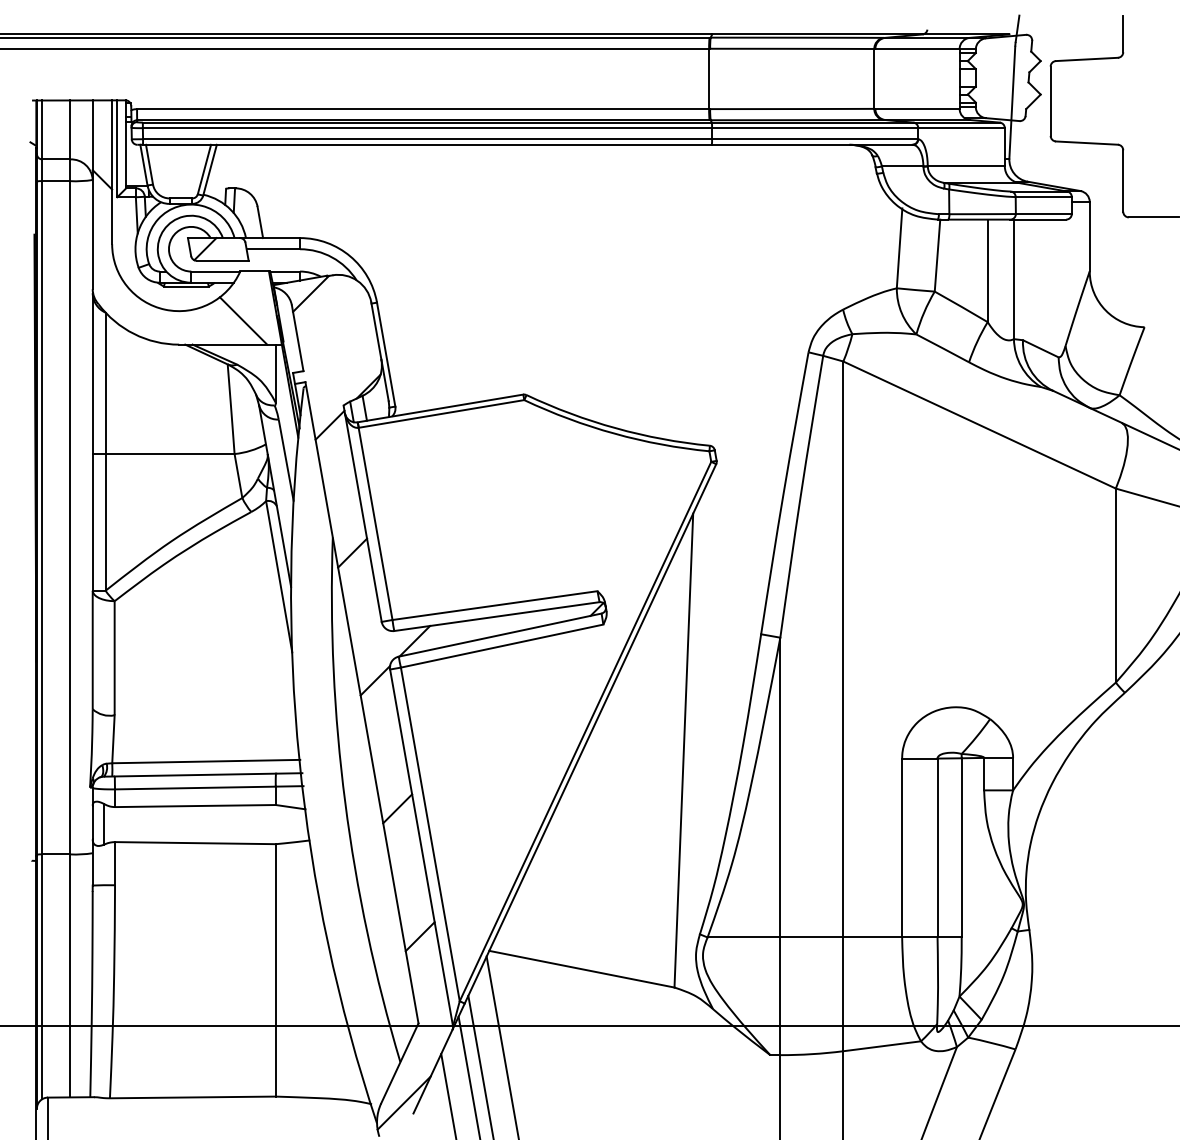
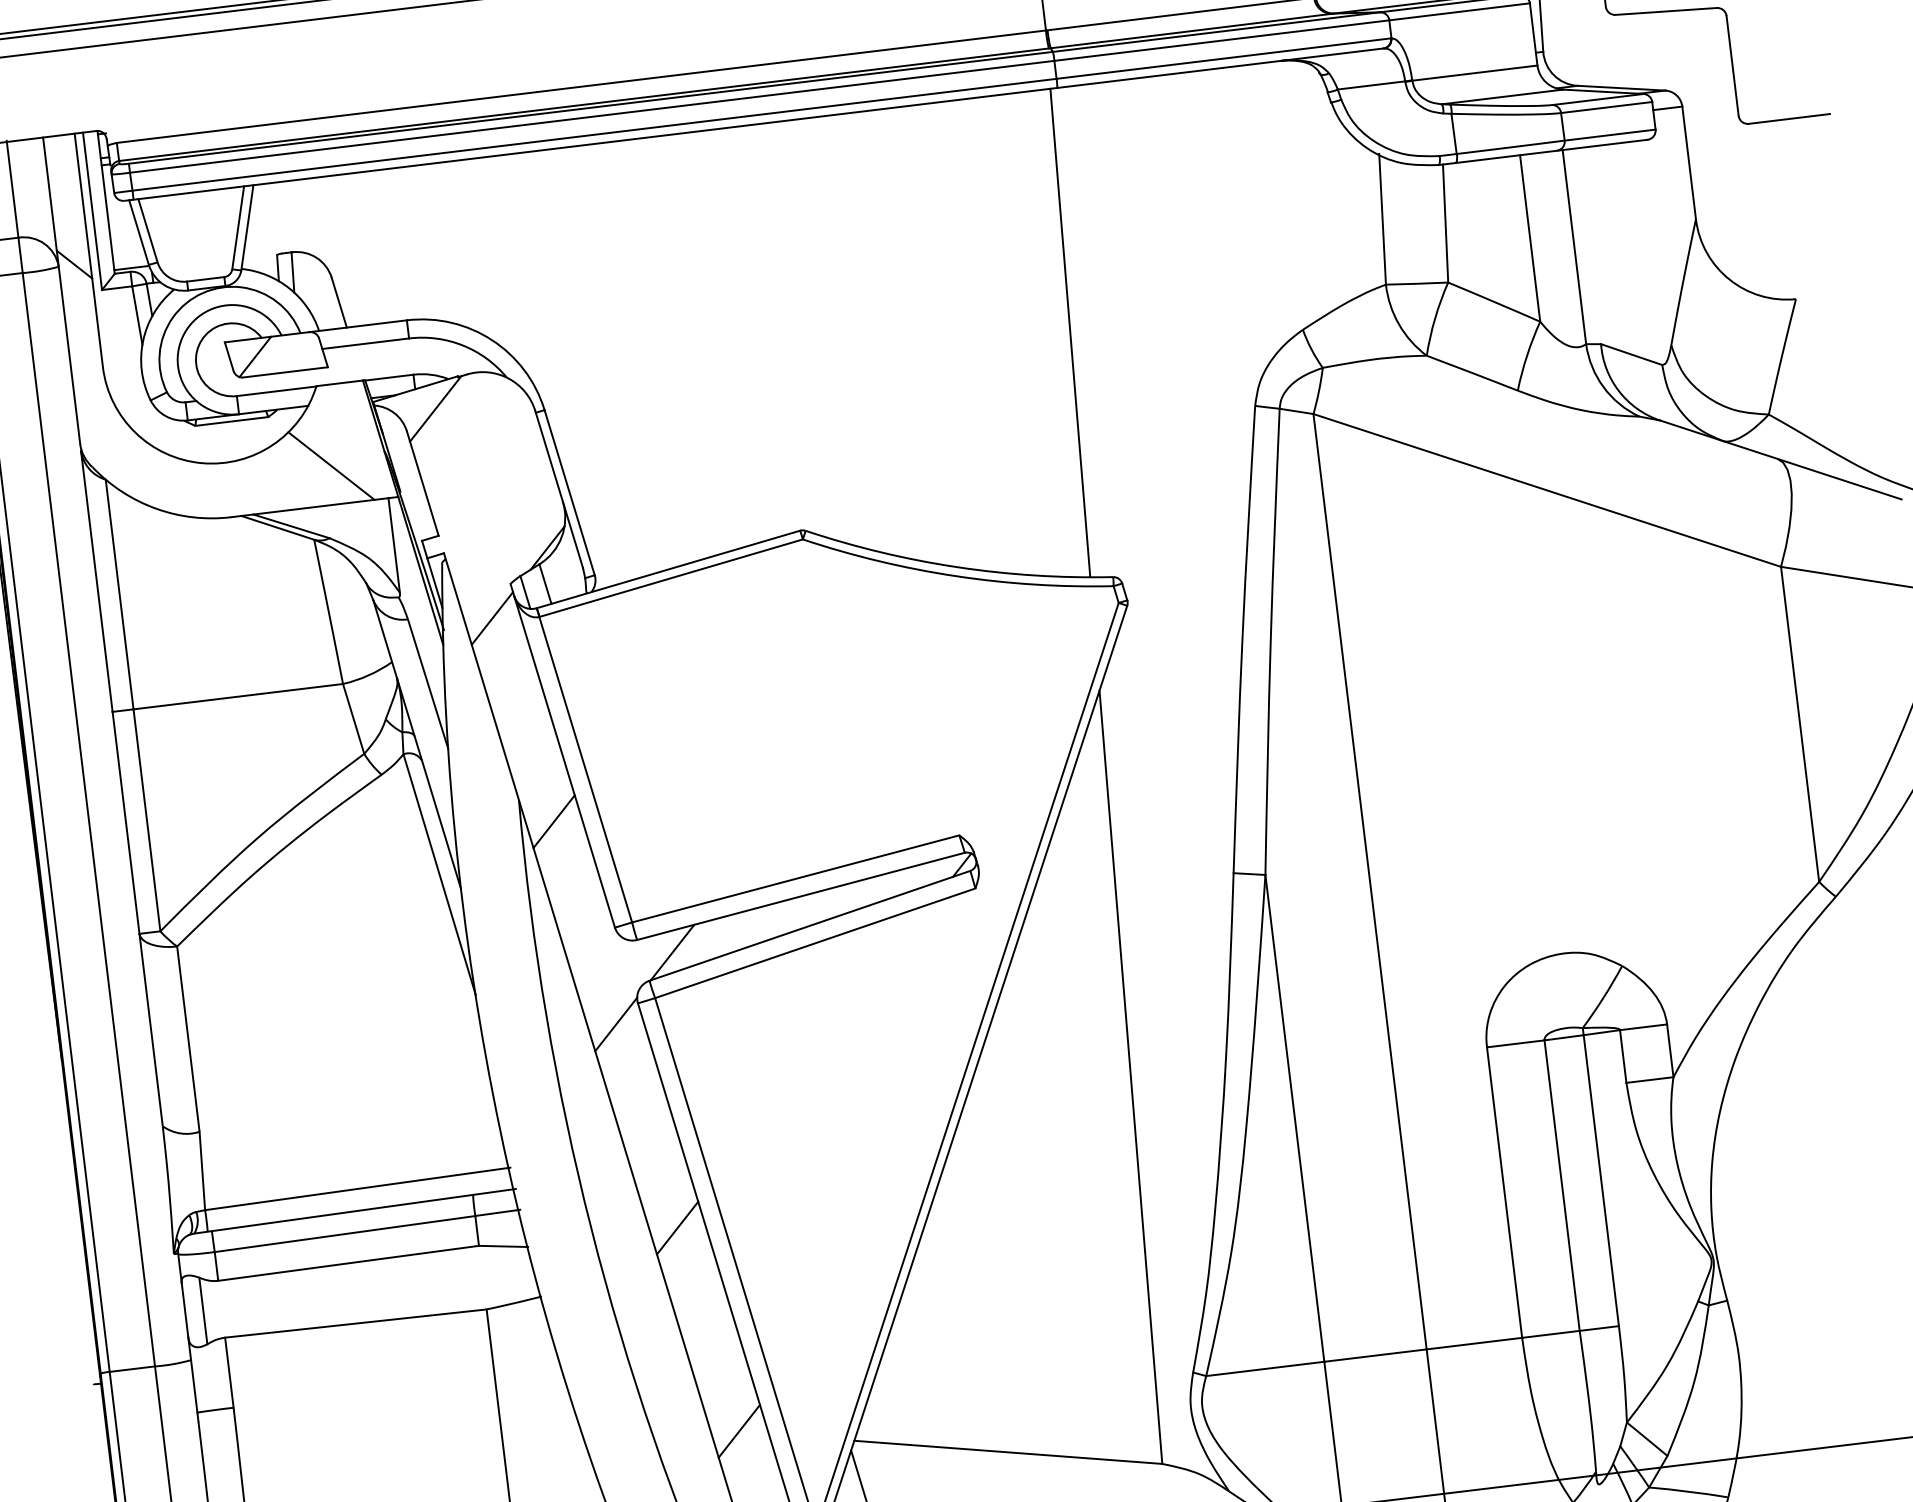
line: (701, 293) -> (1069, 331), added

